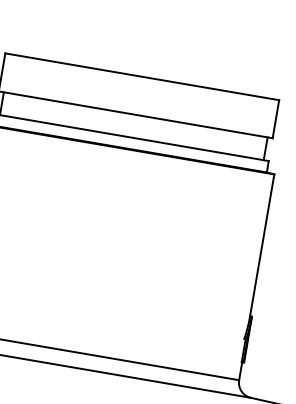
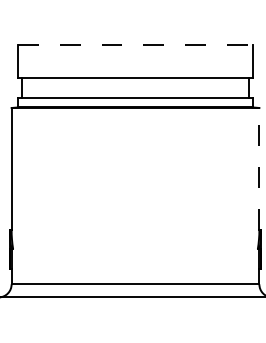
line: (142, 76) -> (135, 45), solid -> dashed
line: (262, 245) -> (259, 168), solid -> dashed

